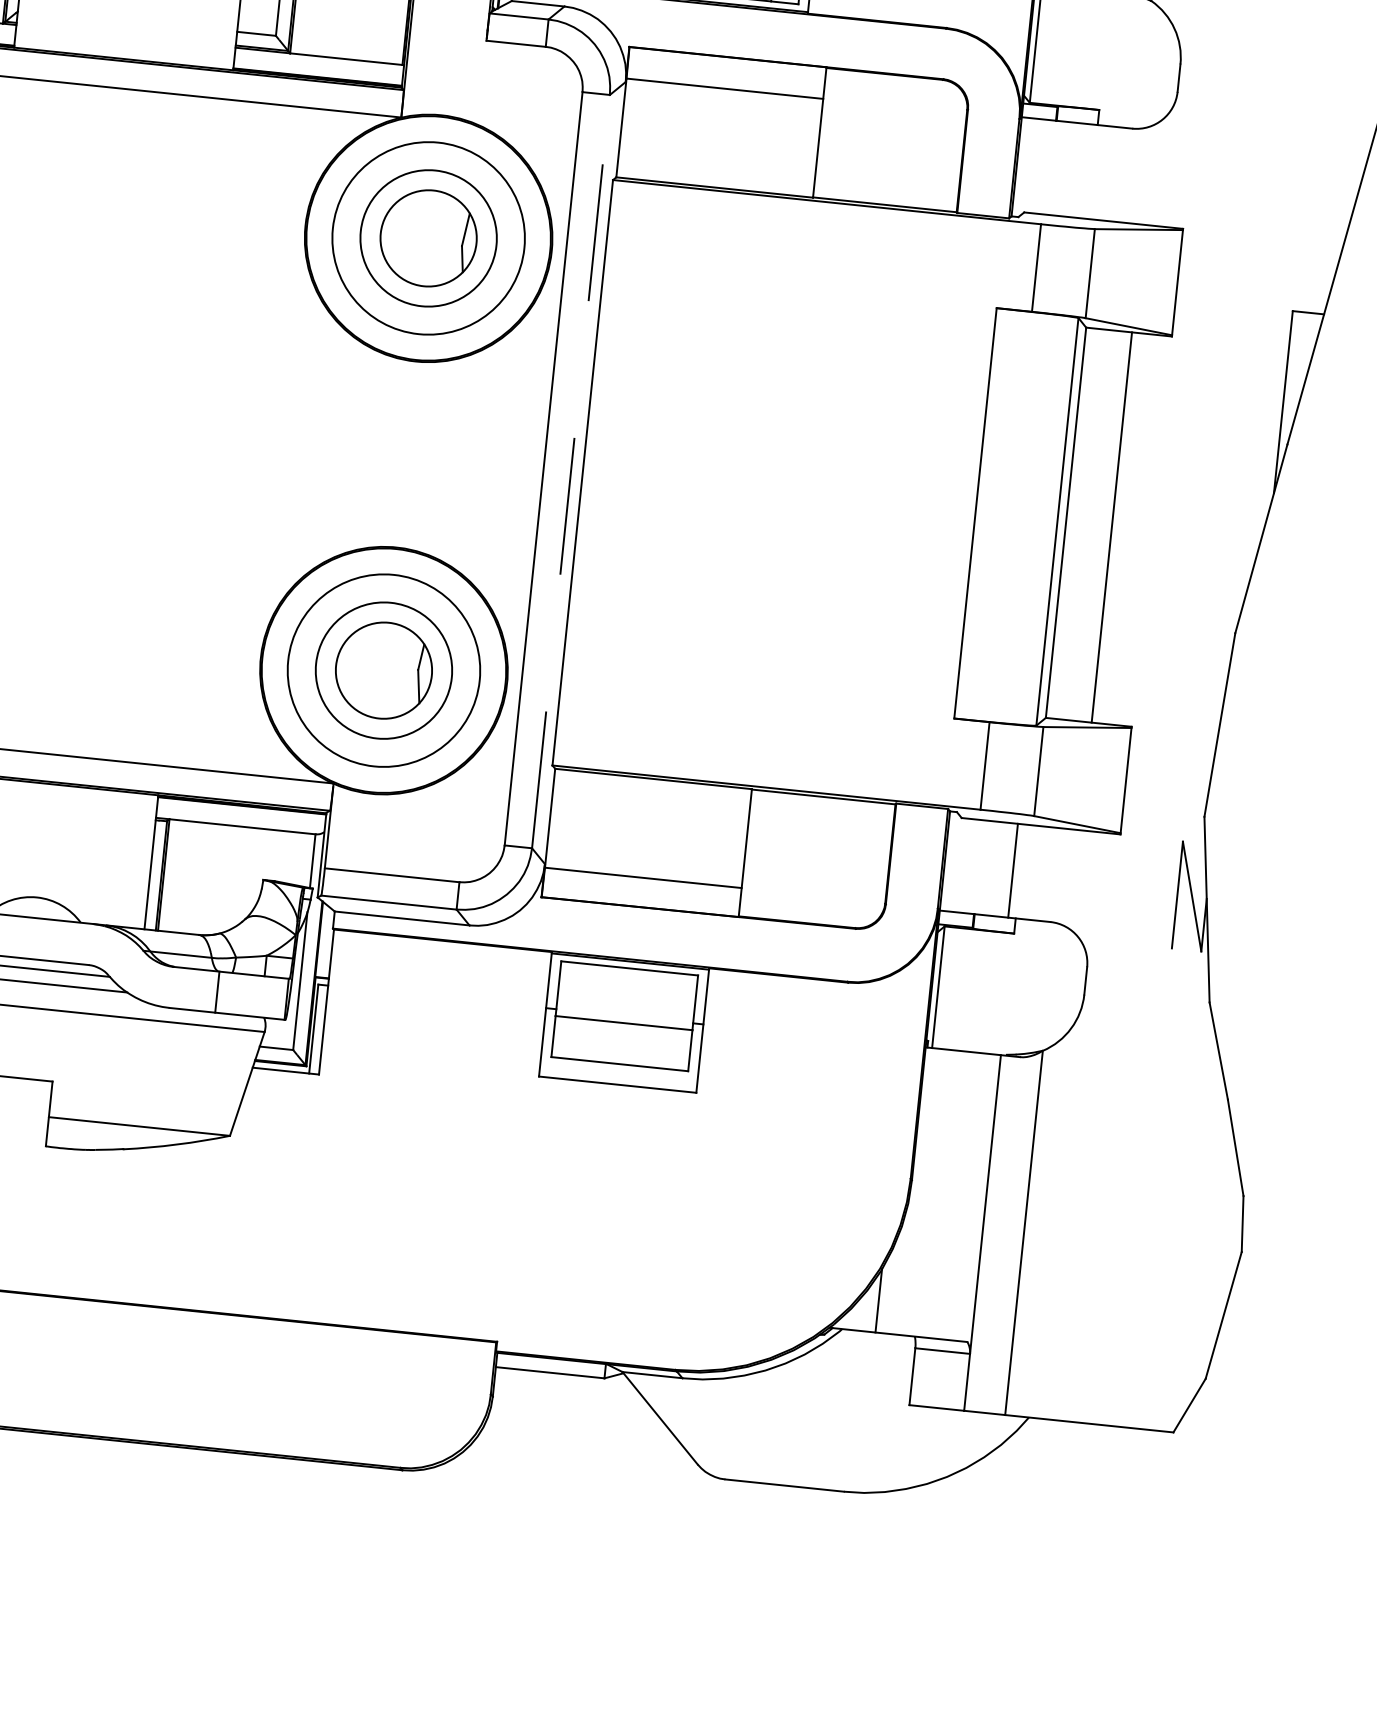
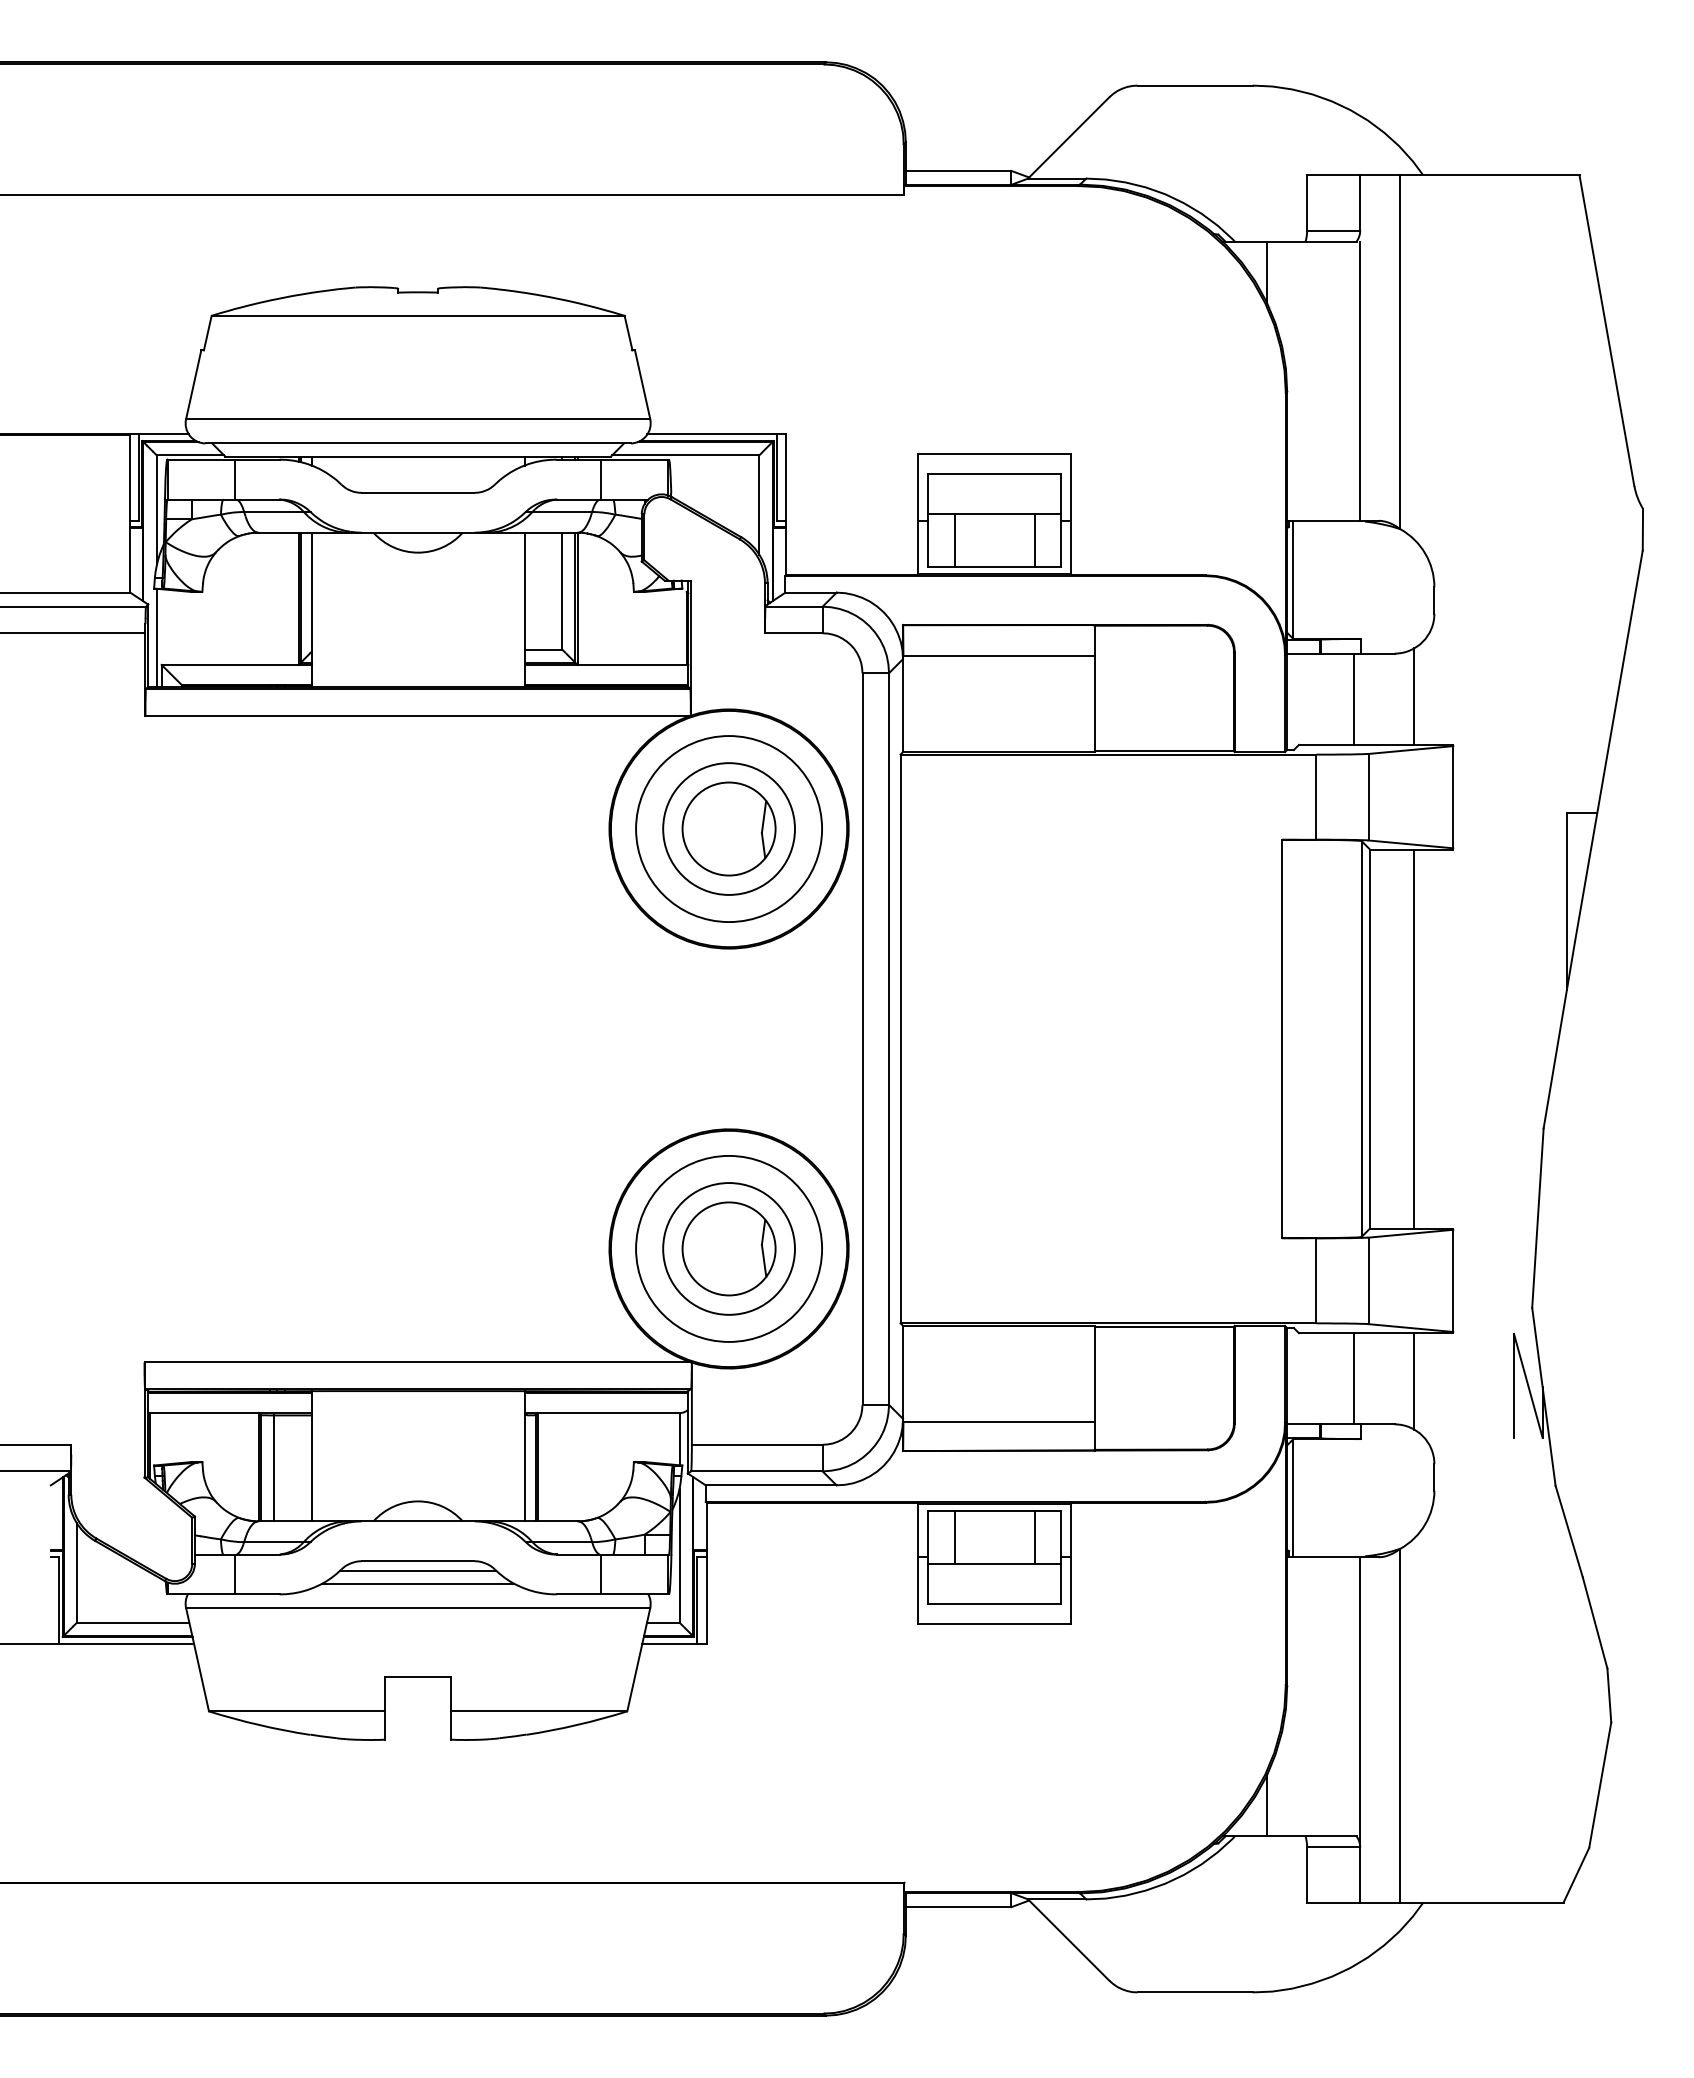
line: (1085, 170) -> (1353, 698), added
line: (1148, 174) -> (1414, 696), added
line: (571, 472) -> (889, 1039), dashed -> solid
line: (1075, 880) -> (1414, 1381), added
line: (585, 990) -> (954, 1536), added
line: (667, 999) -> (1034, 1536), added

